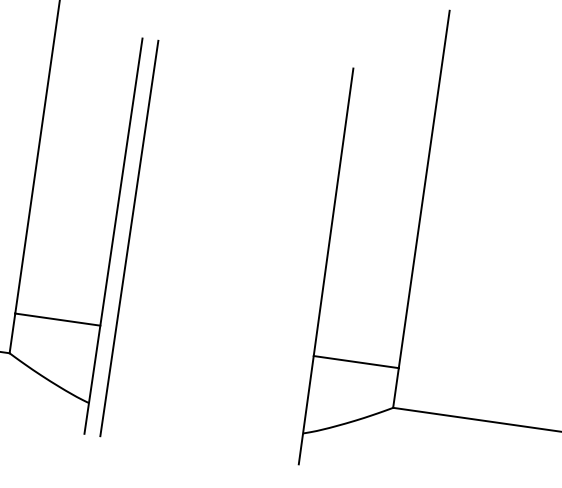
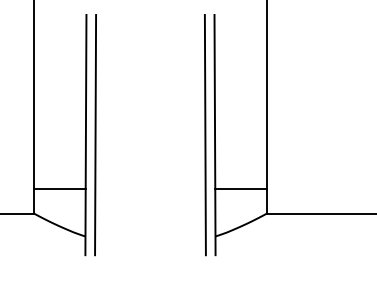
line: (308, 264) -> (204, 135), added

